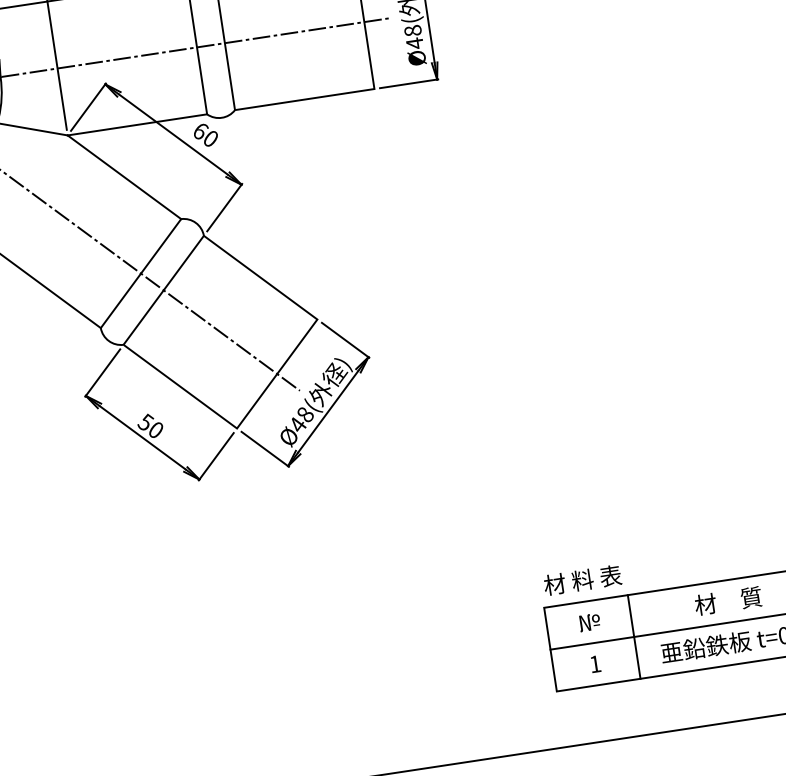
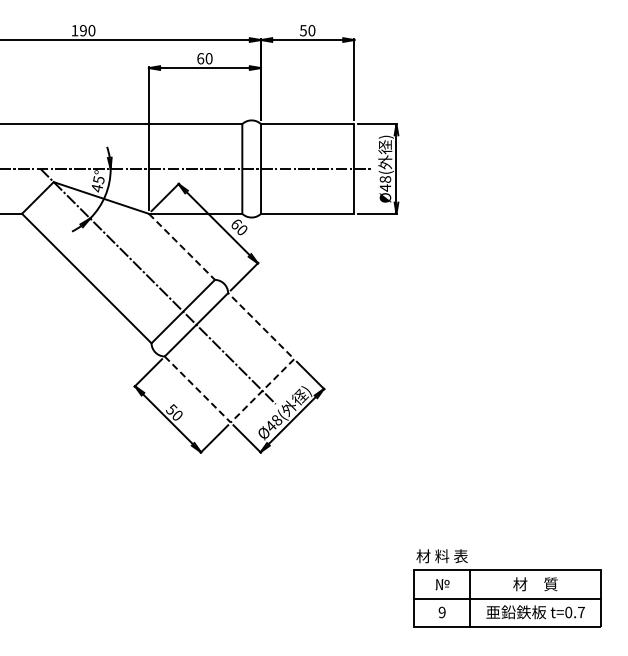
line: (123, 176) -> (181, 246), solid -> dashed
line: (277, 373) -> (262, 390), solid -> dashed
text: (594, 664) -> (441, 612), 1 -> 9

